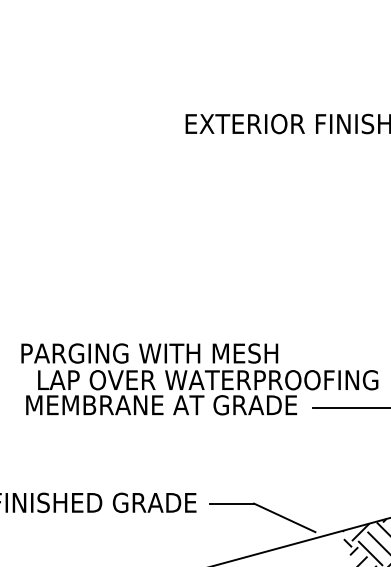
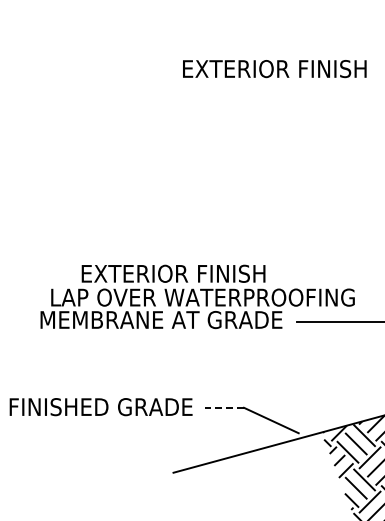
text: (132, 353) -> (135, 273), PARGING WITH MESH -> EXTERIOR FINISH
line: (232, 503) -> (224, 407), solid -> dashed

